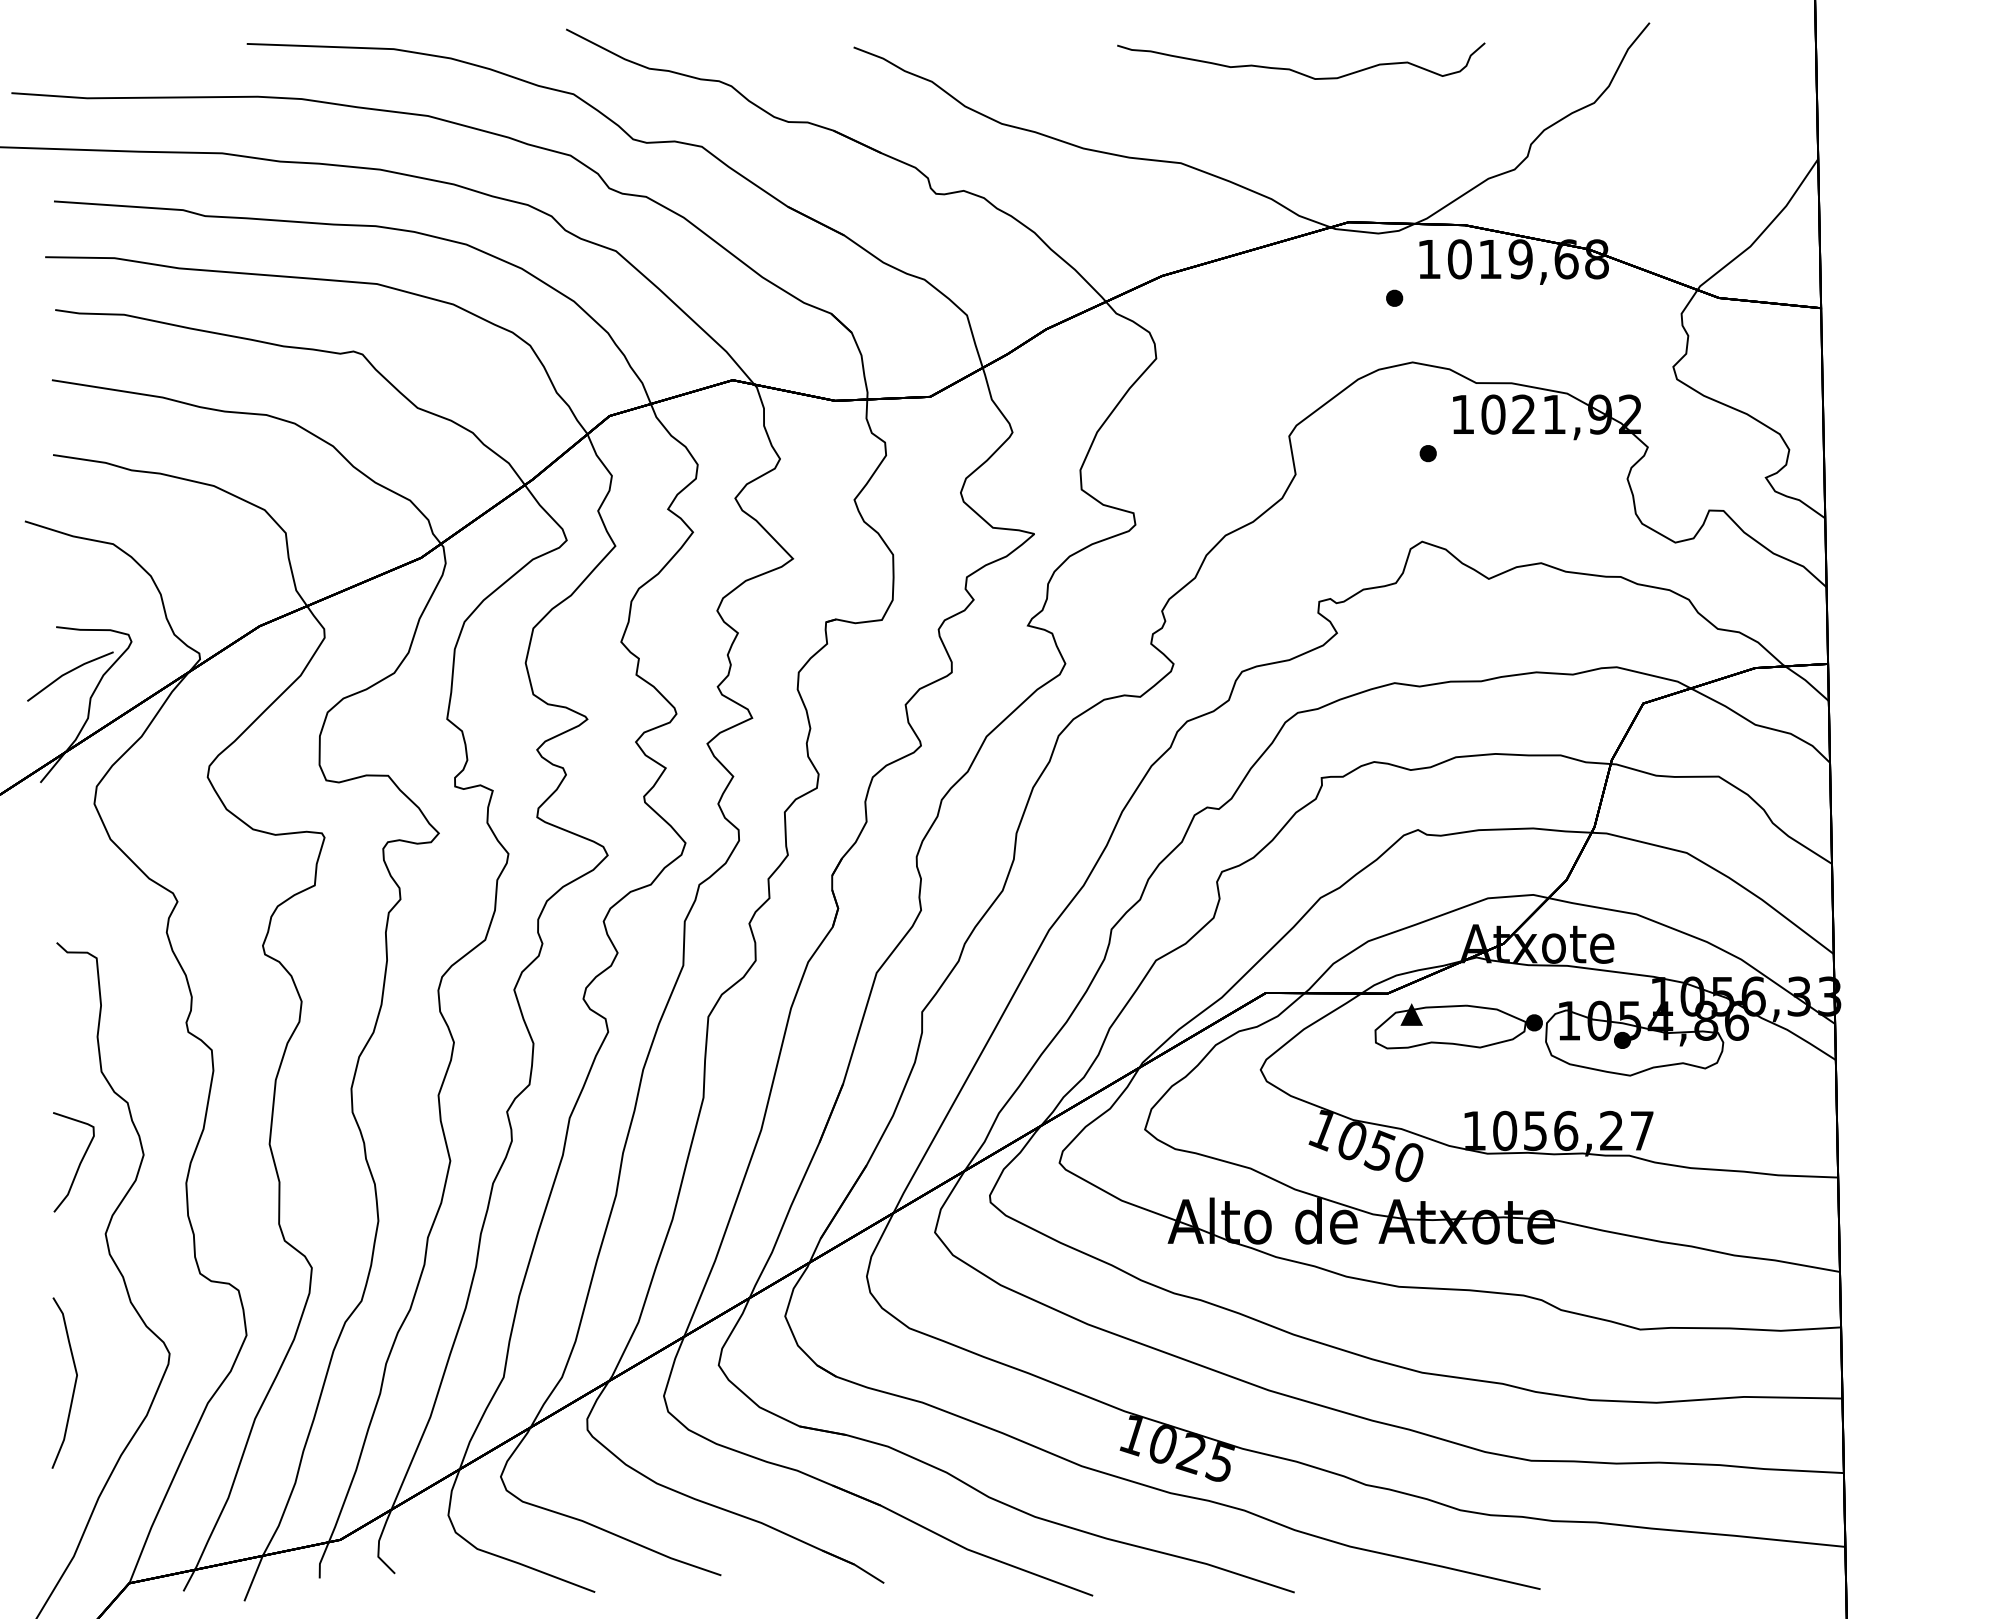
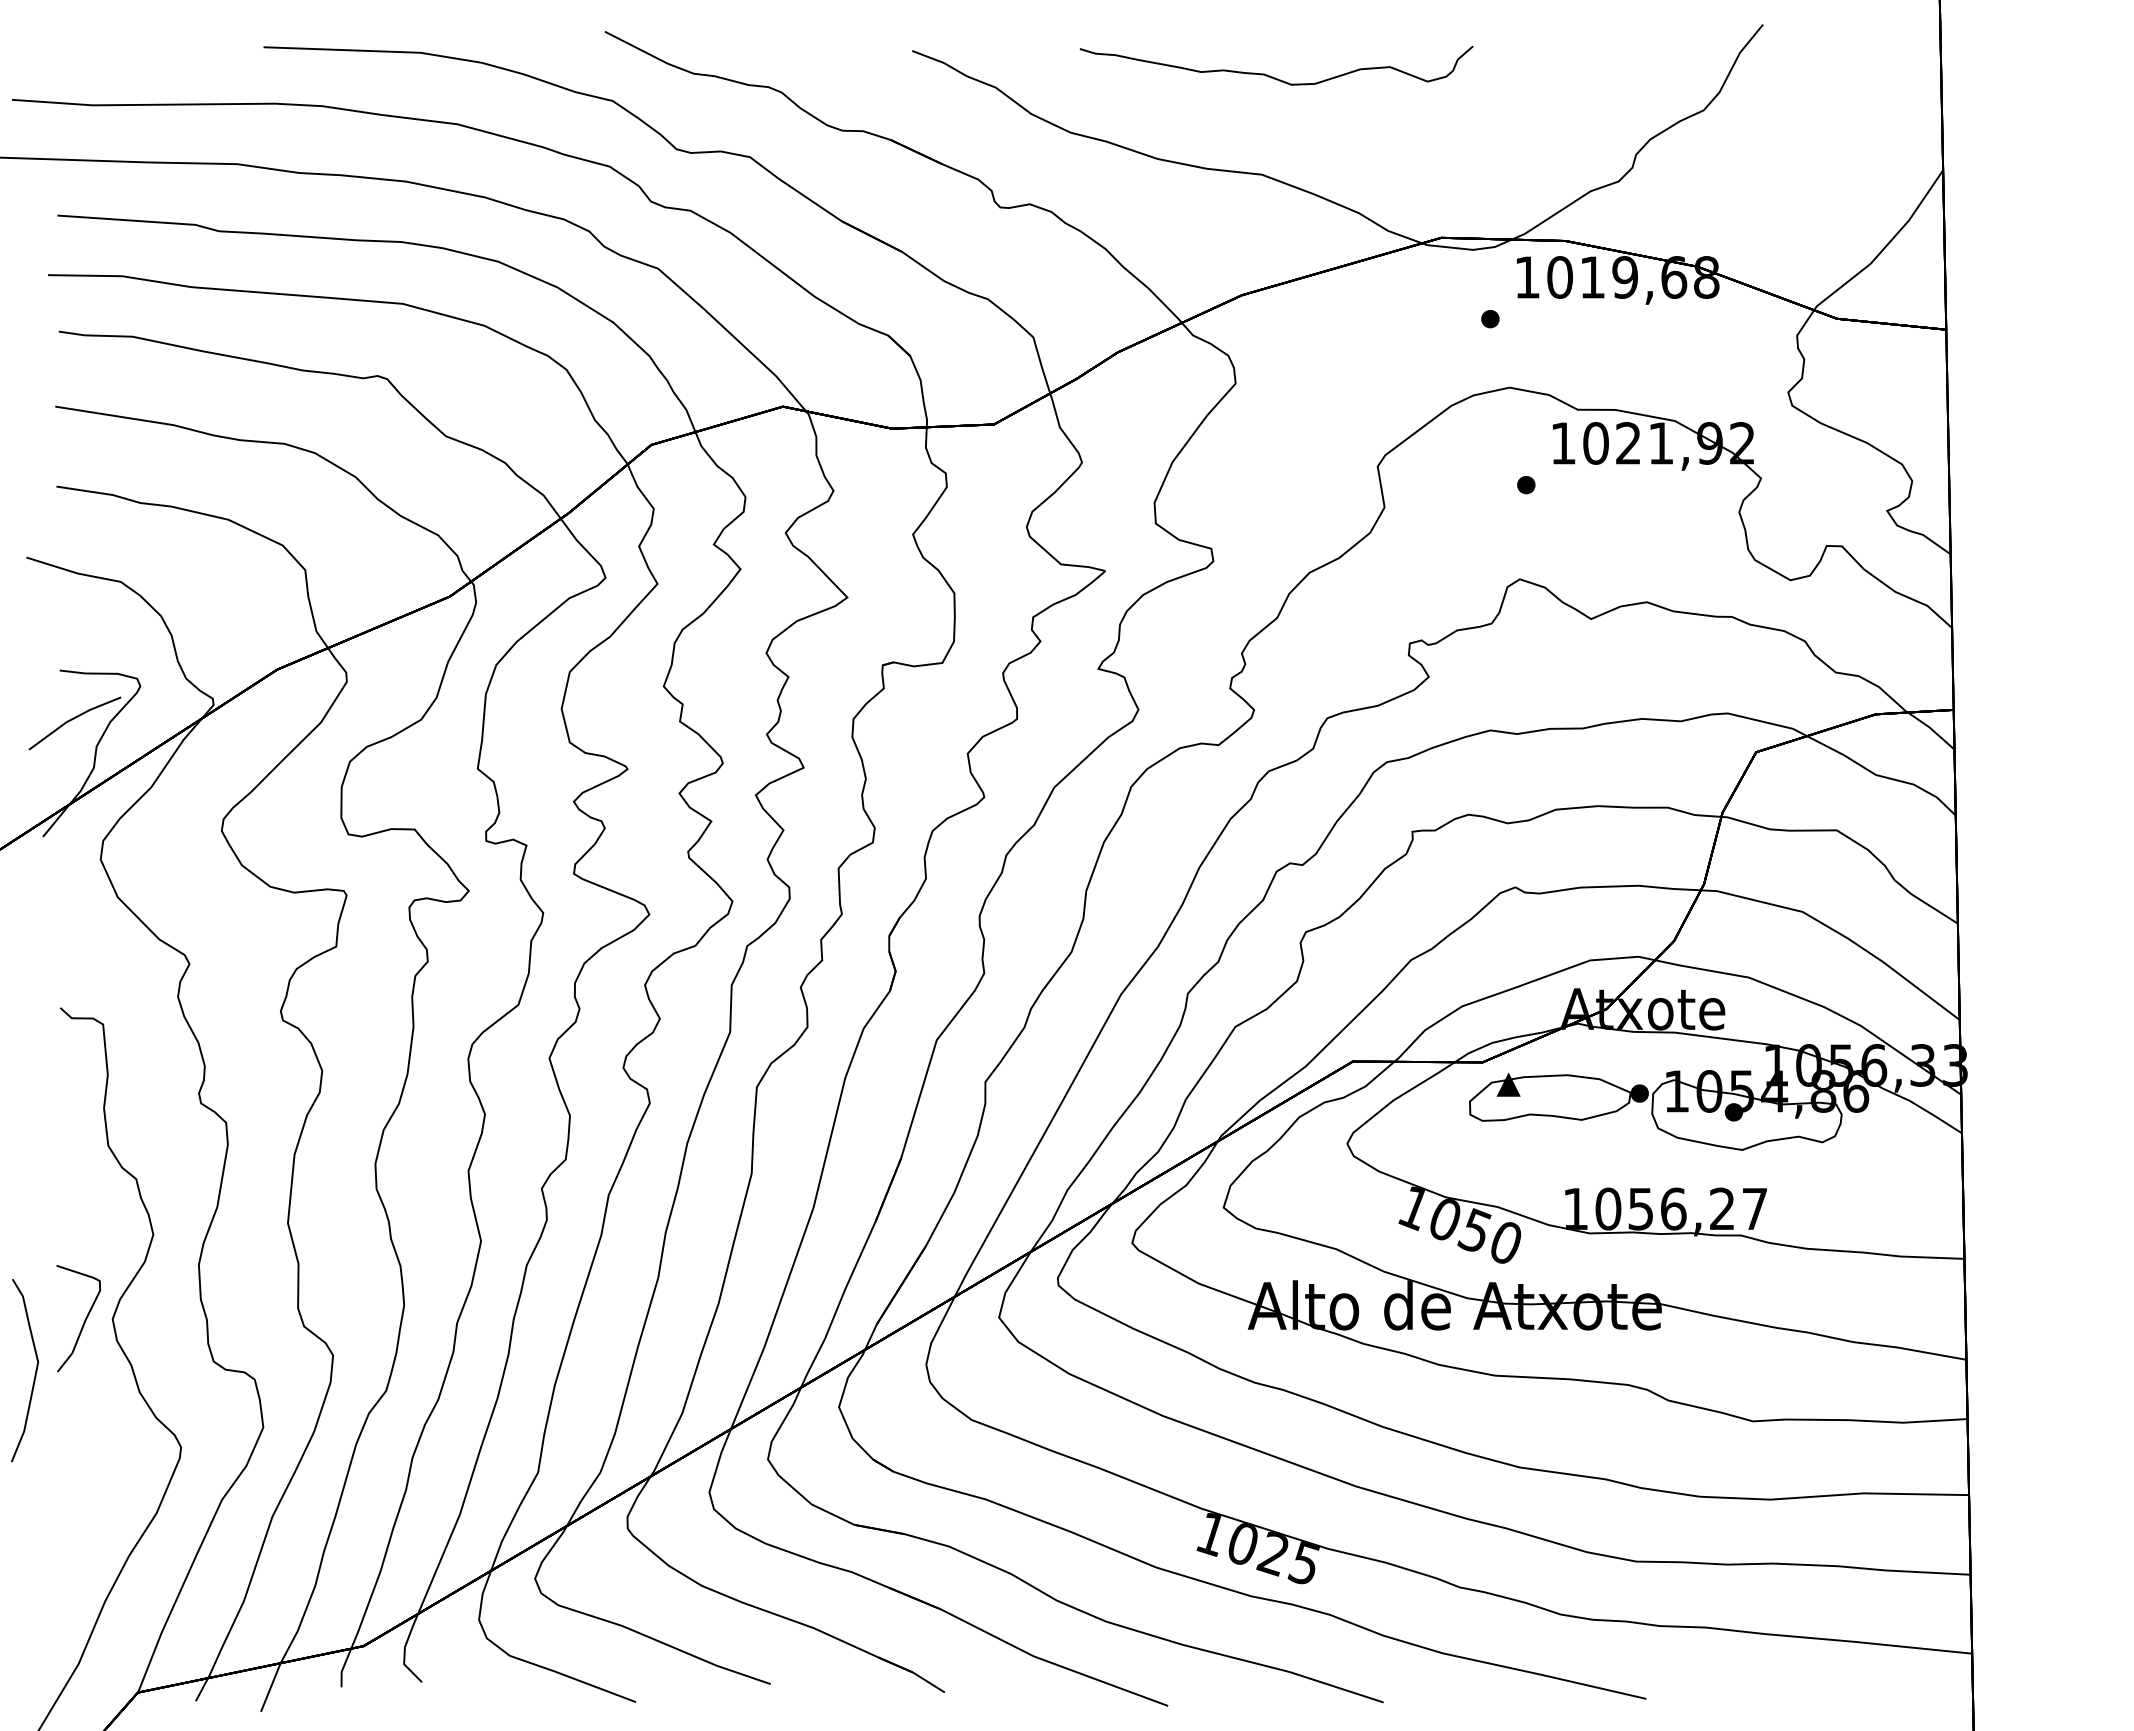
curve: (1297, 71) -> (1272, 76), moved
curve: (79, 1163) -> (84, 1319), moved
curve: (73, 1386) -> (34, 1374), moved

